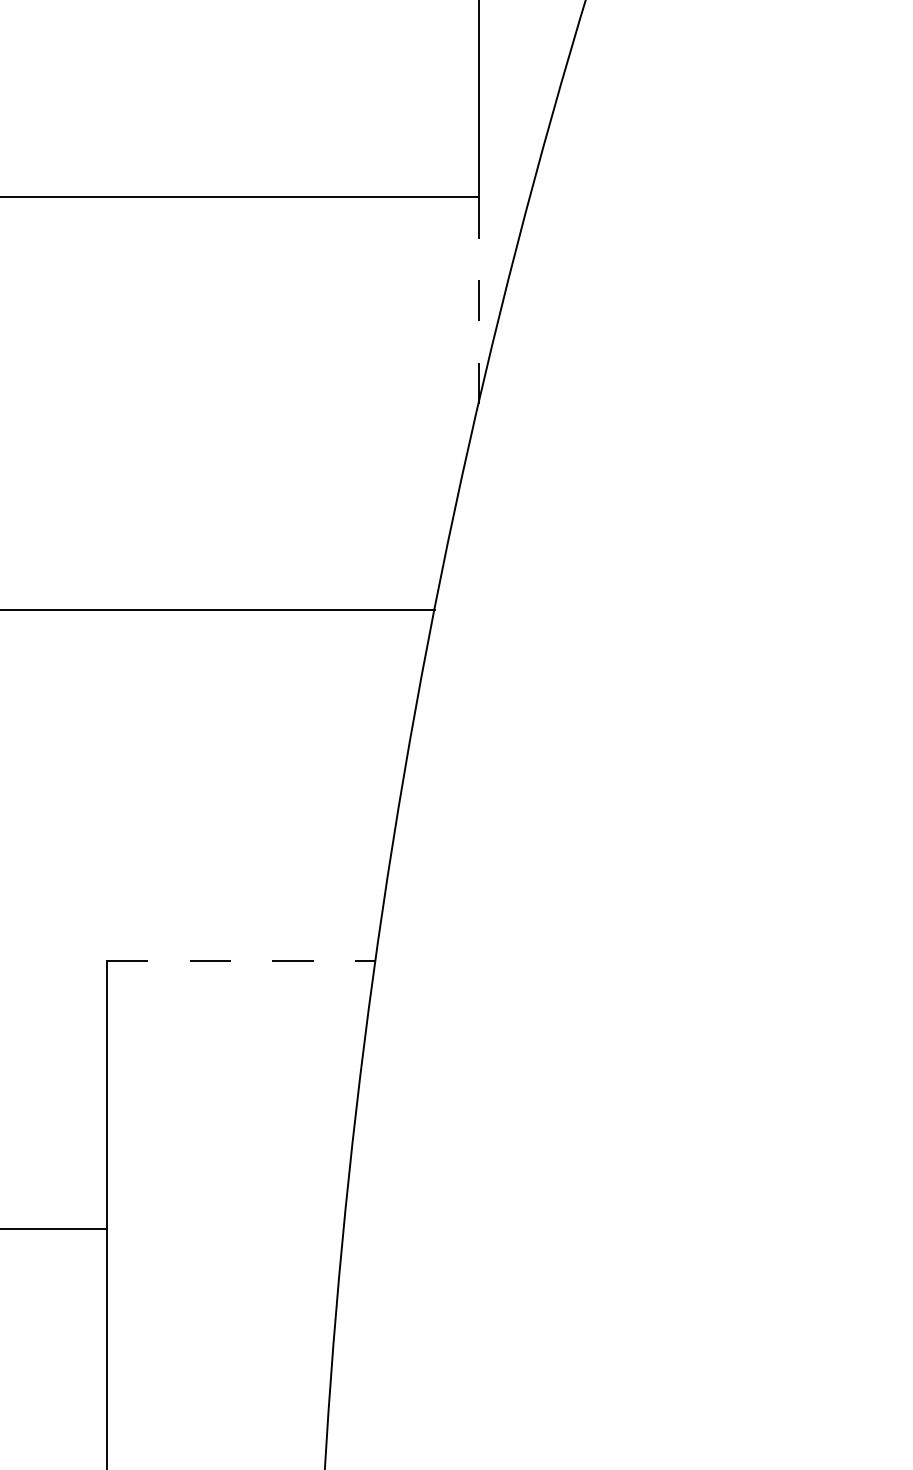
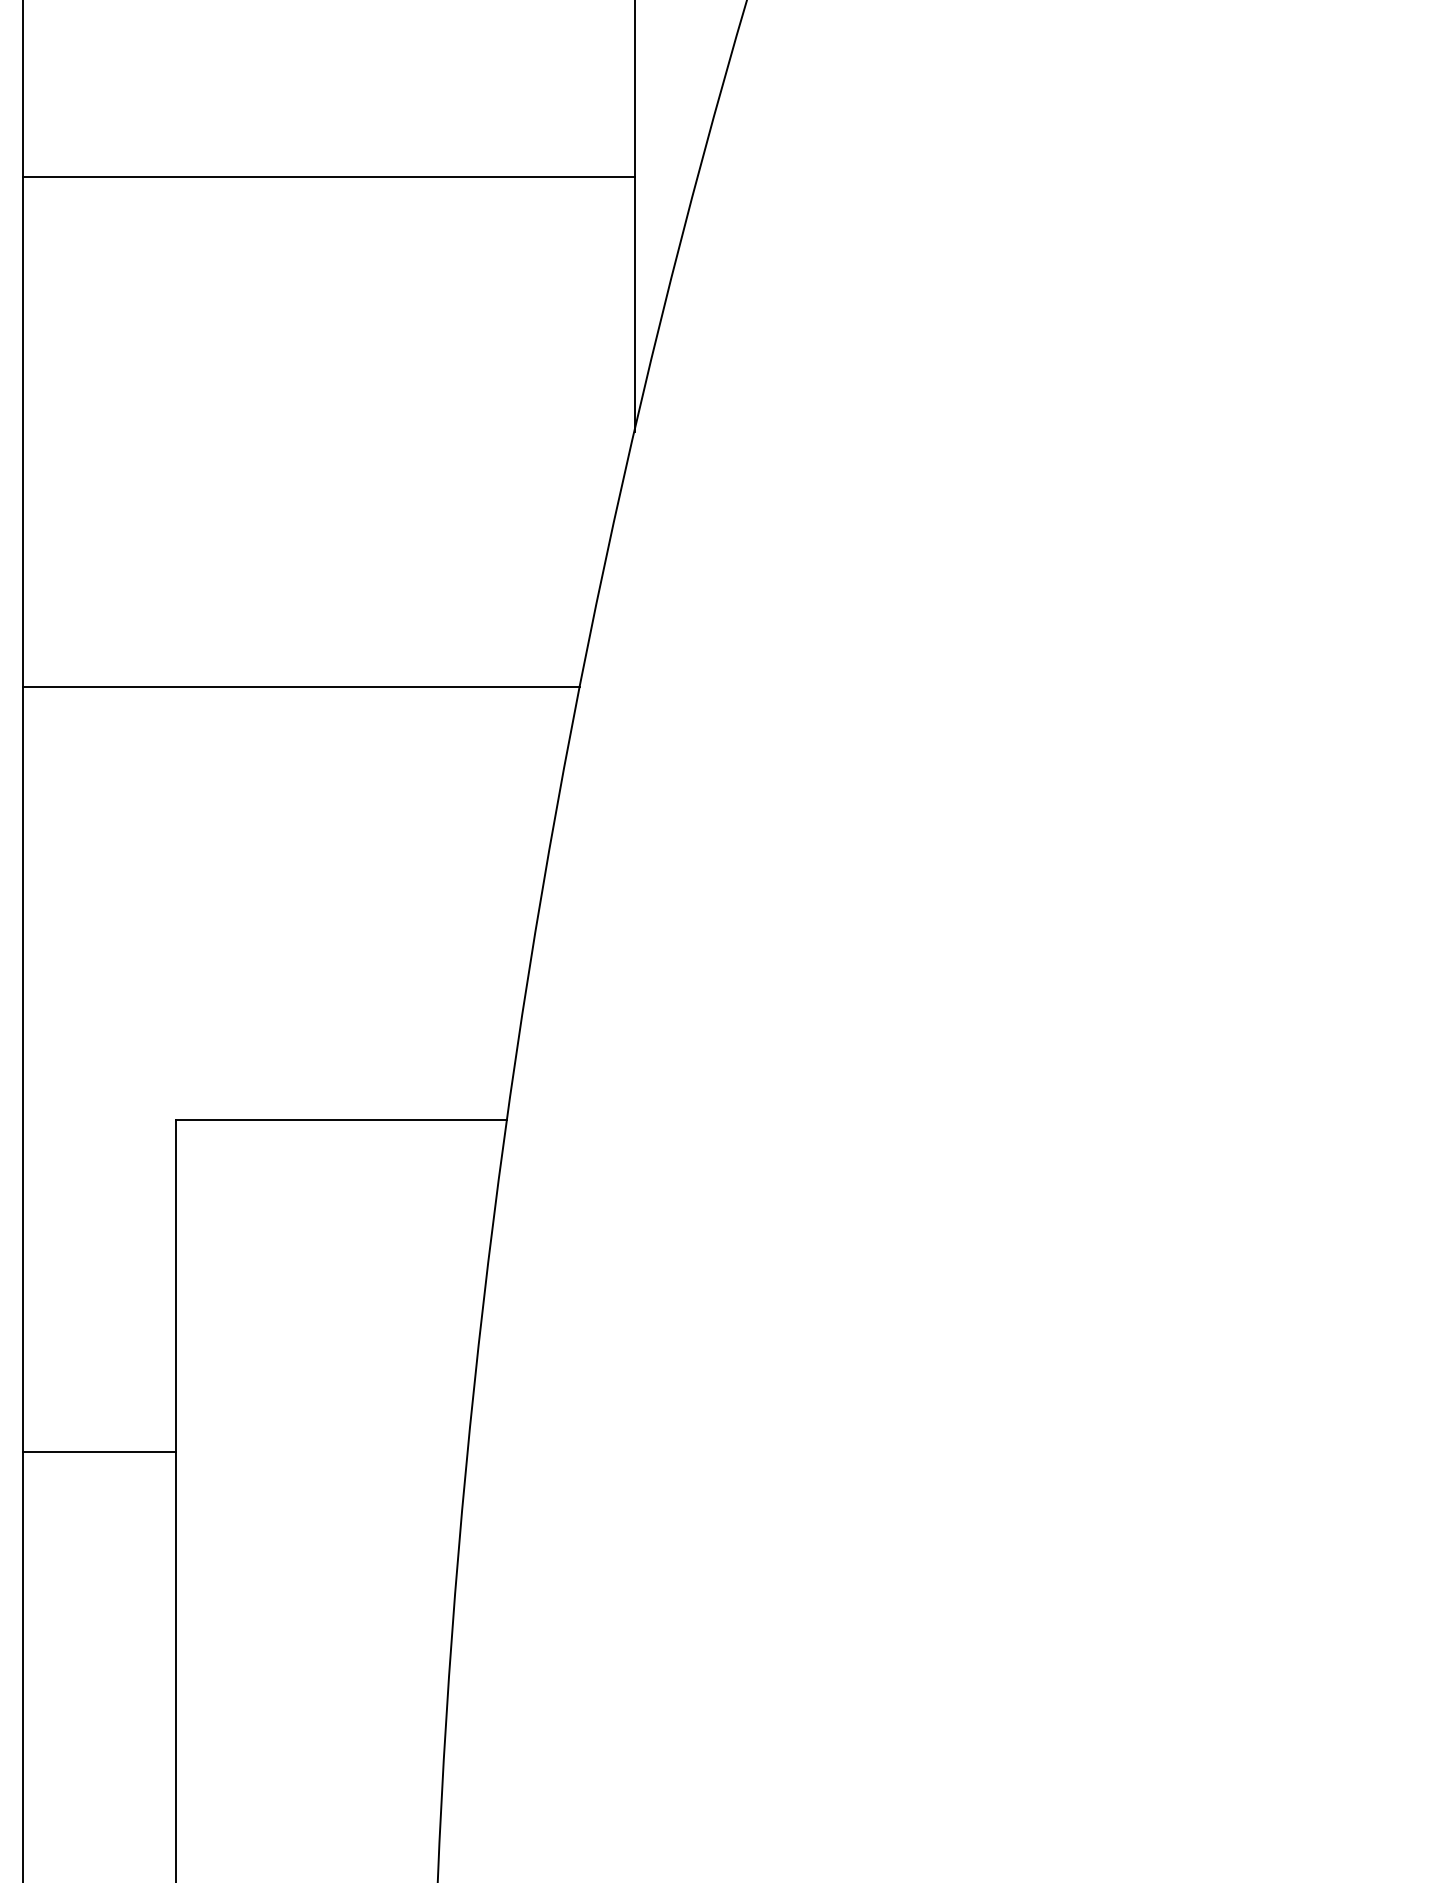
line: (478, 300) -> (634, 304), dashed -> solid
line: (241, 961) -> (341, 1120), dashed -> solid

